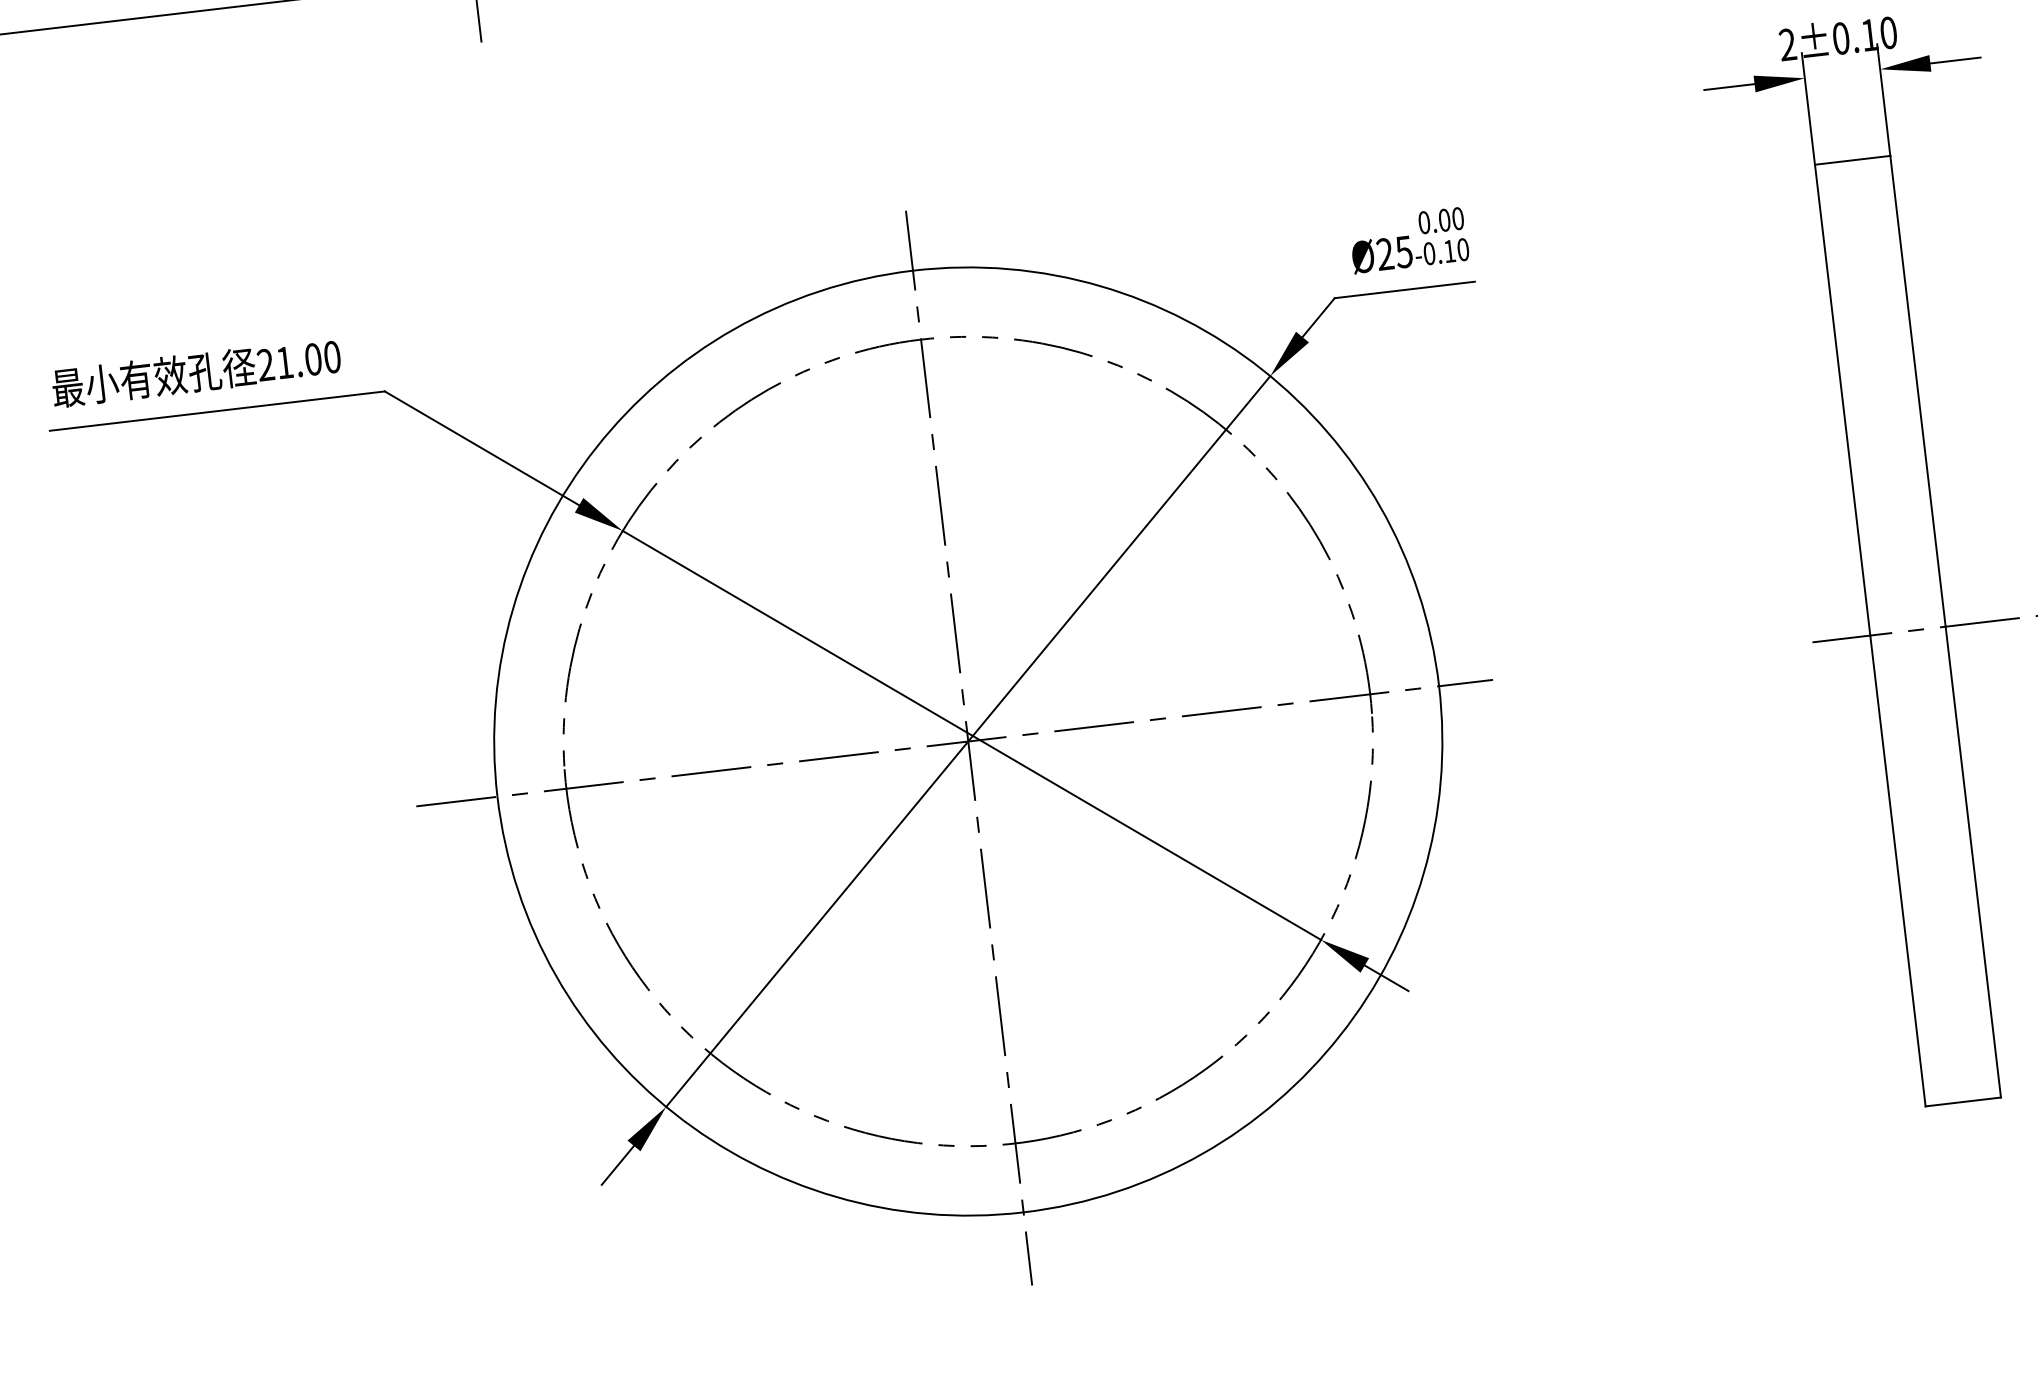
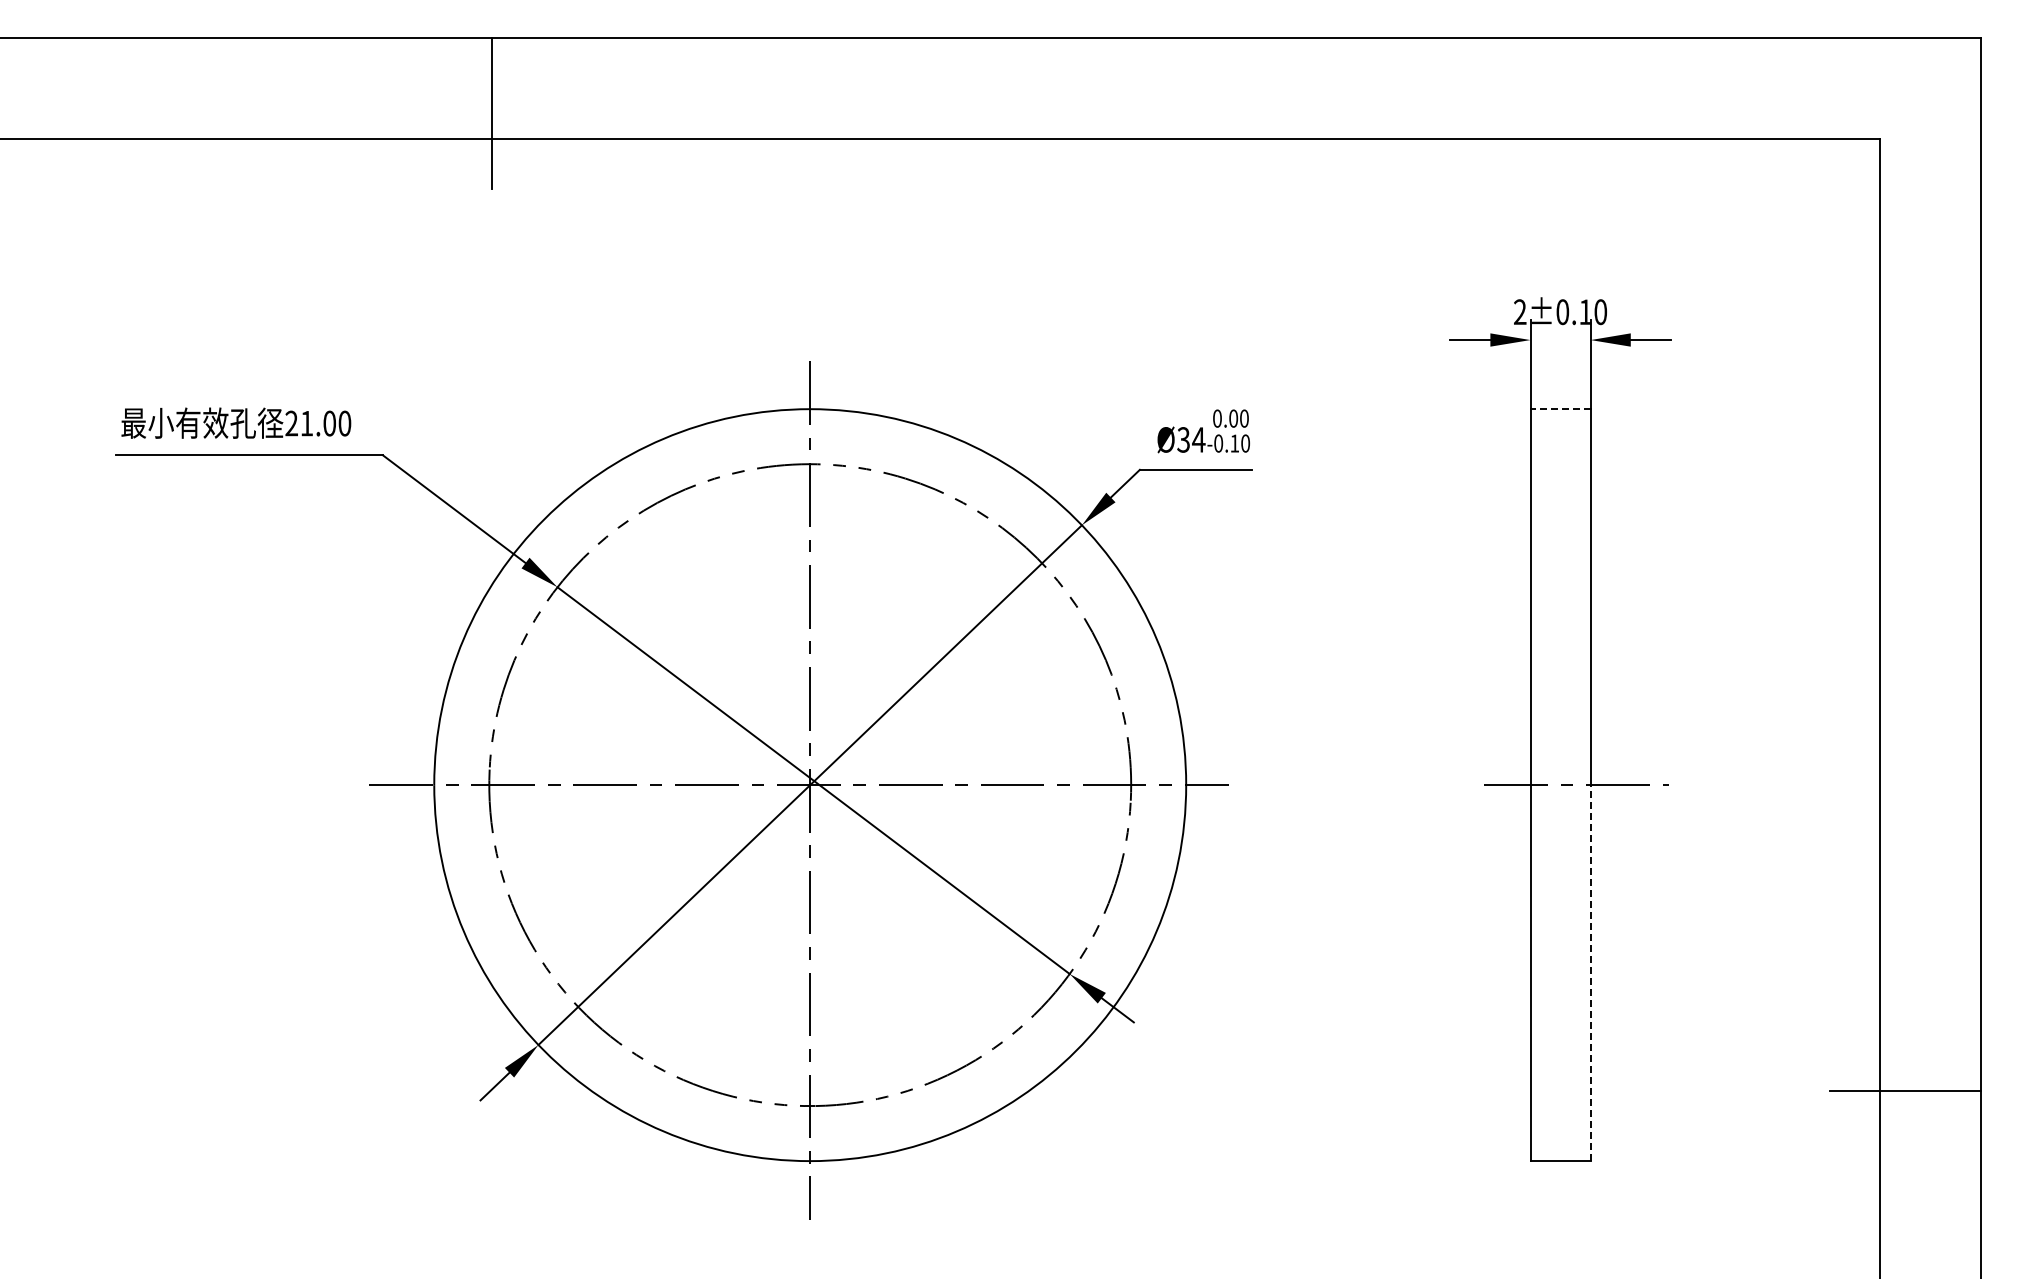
line: (1852, 160) -> (1560, 409), solid -> dashed
text: (1394, 252) -> (1191, 439), Ø25 -> Ø34
line: (1973, 862) -> (1590, 973), solid -> dashed

